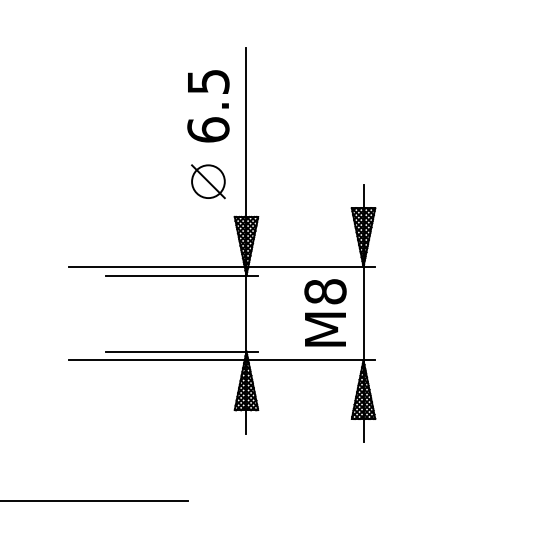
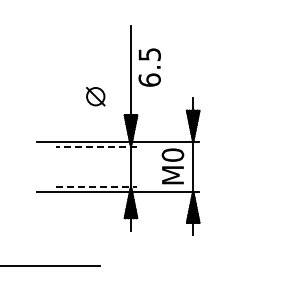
text: (207, 106) -> (149, 67), moved
part: (207, 181) -> (95, 96), moved
line: (181, 275) -> (96, 146), solid -> dashed
text: (324, 290) -> (172, 154), M8 -> M0
line: (183, 350) -> (97, 186), solid -> dashed

